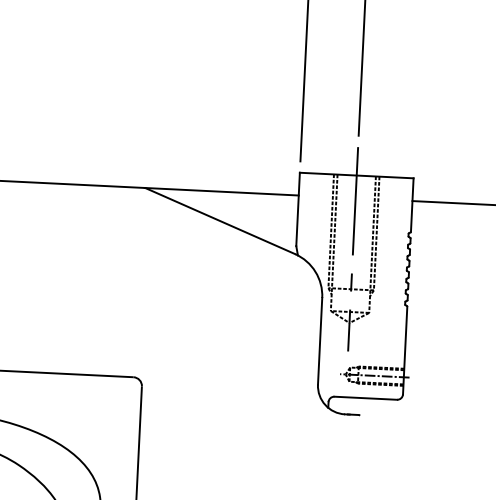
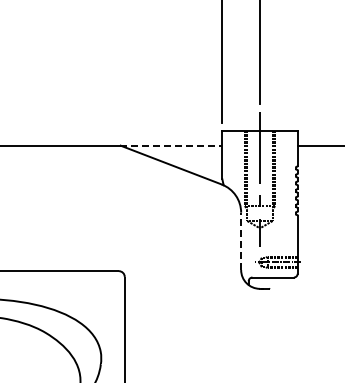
line: (222, 191) -> (171, 145), solid -> dashed
line: (320, 341) -> (241, 241), solid -> dashed

